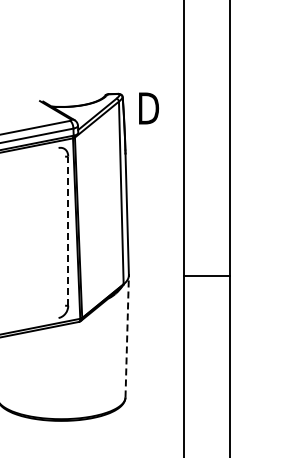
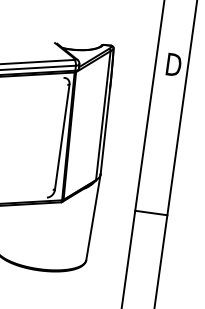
text: (148, 108) -> (173, 64), moved
line: (68, 231) -> (62, 137), dashed -> solid
line: (206, 276) -> (150, 213), moved
line: (127, 336) -> (93, 217), dashed -> solid

